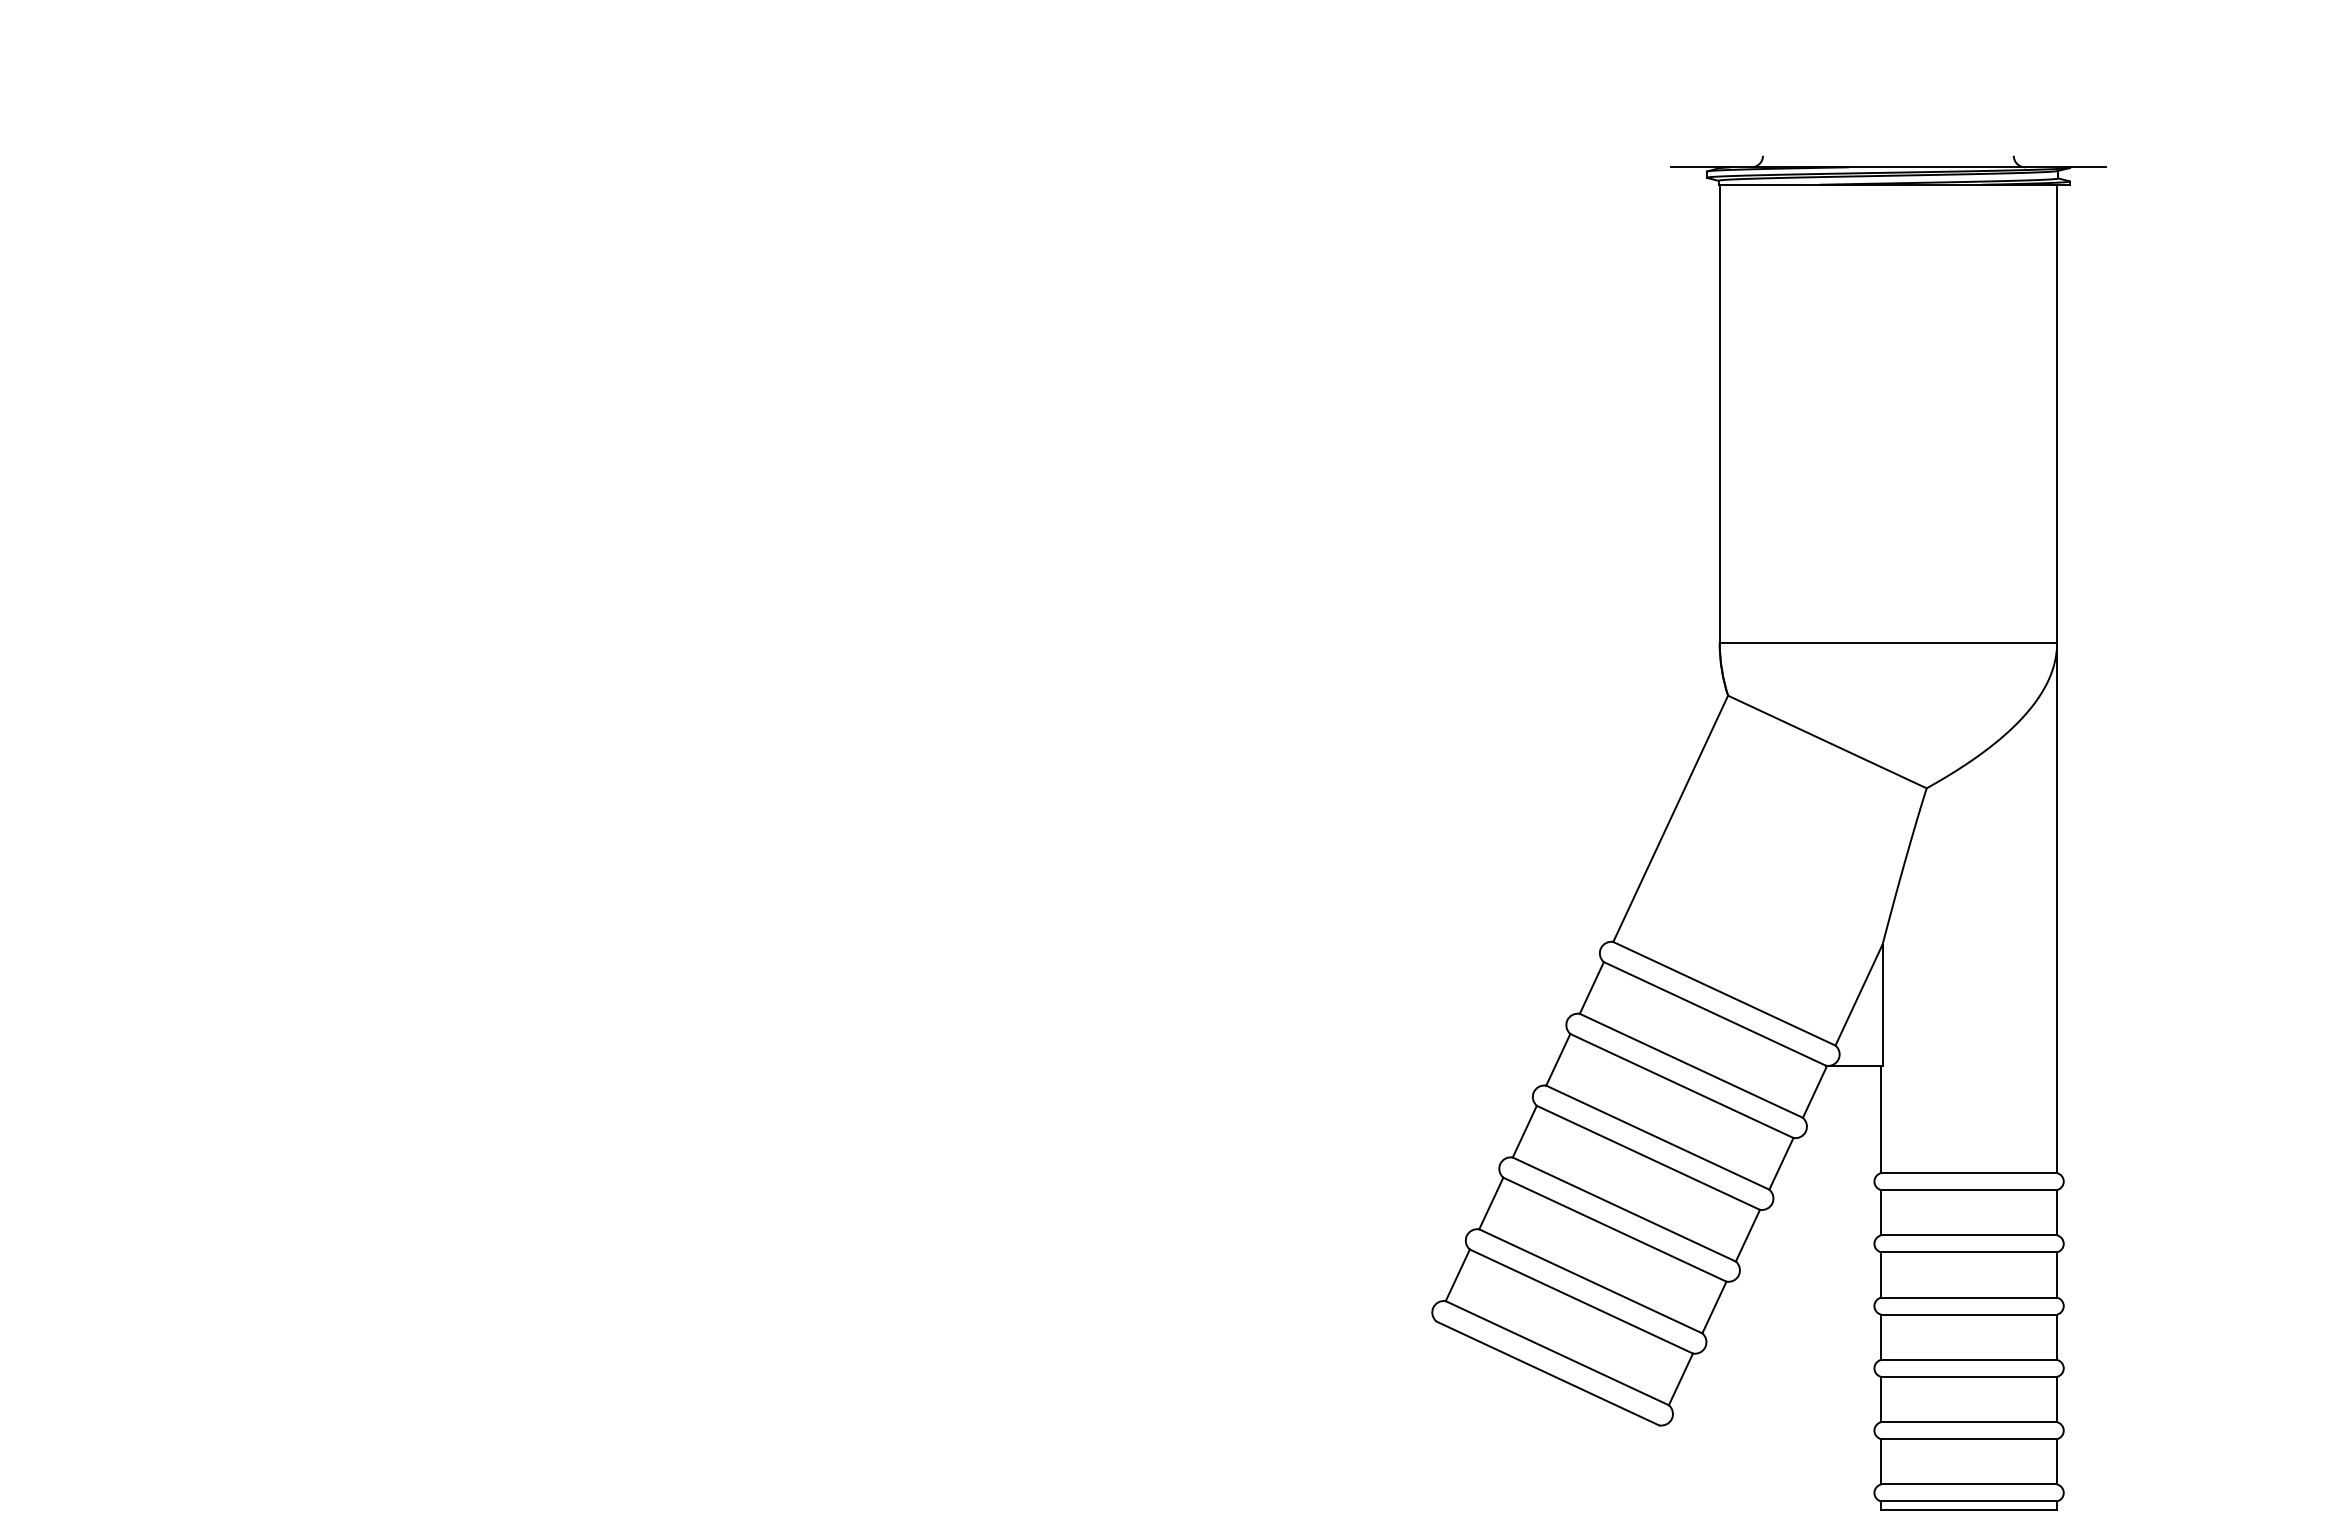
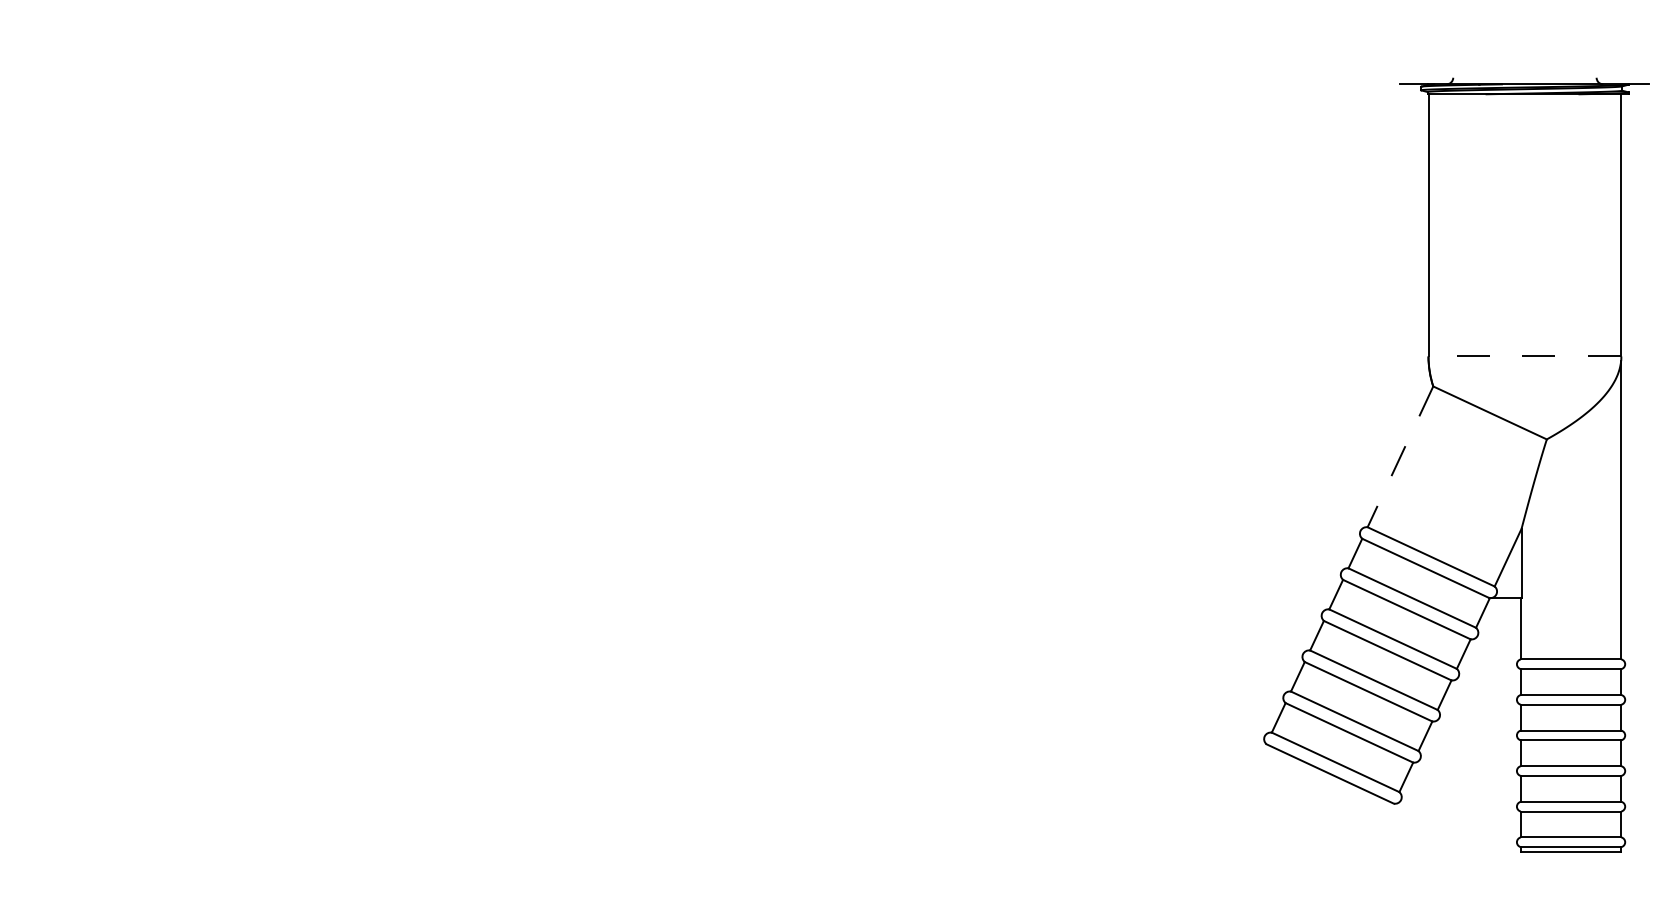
line: (1887, 643) -> (1524, 356), solid -> dashed
line: (1670, 818) -> (1400, 456), solid -> dashed

